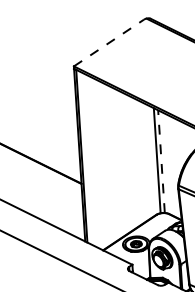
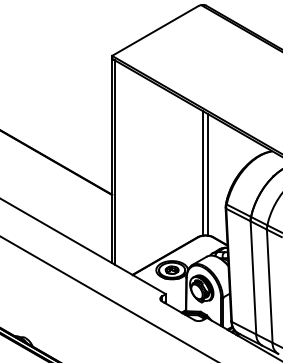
line: (109, 43) -> (155, 31), dashed -> solid
line: (161, 161) -> (208, 174), dashed -> solid

